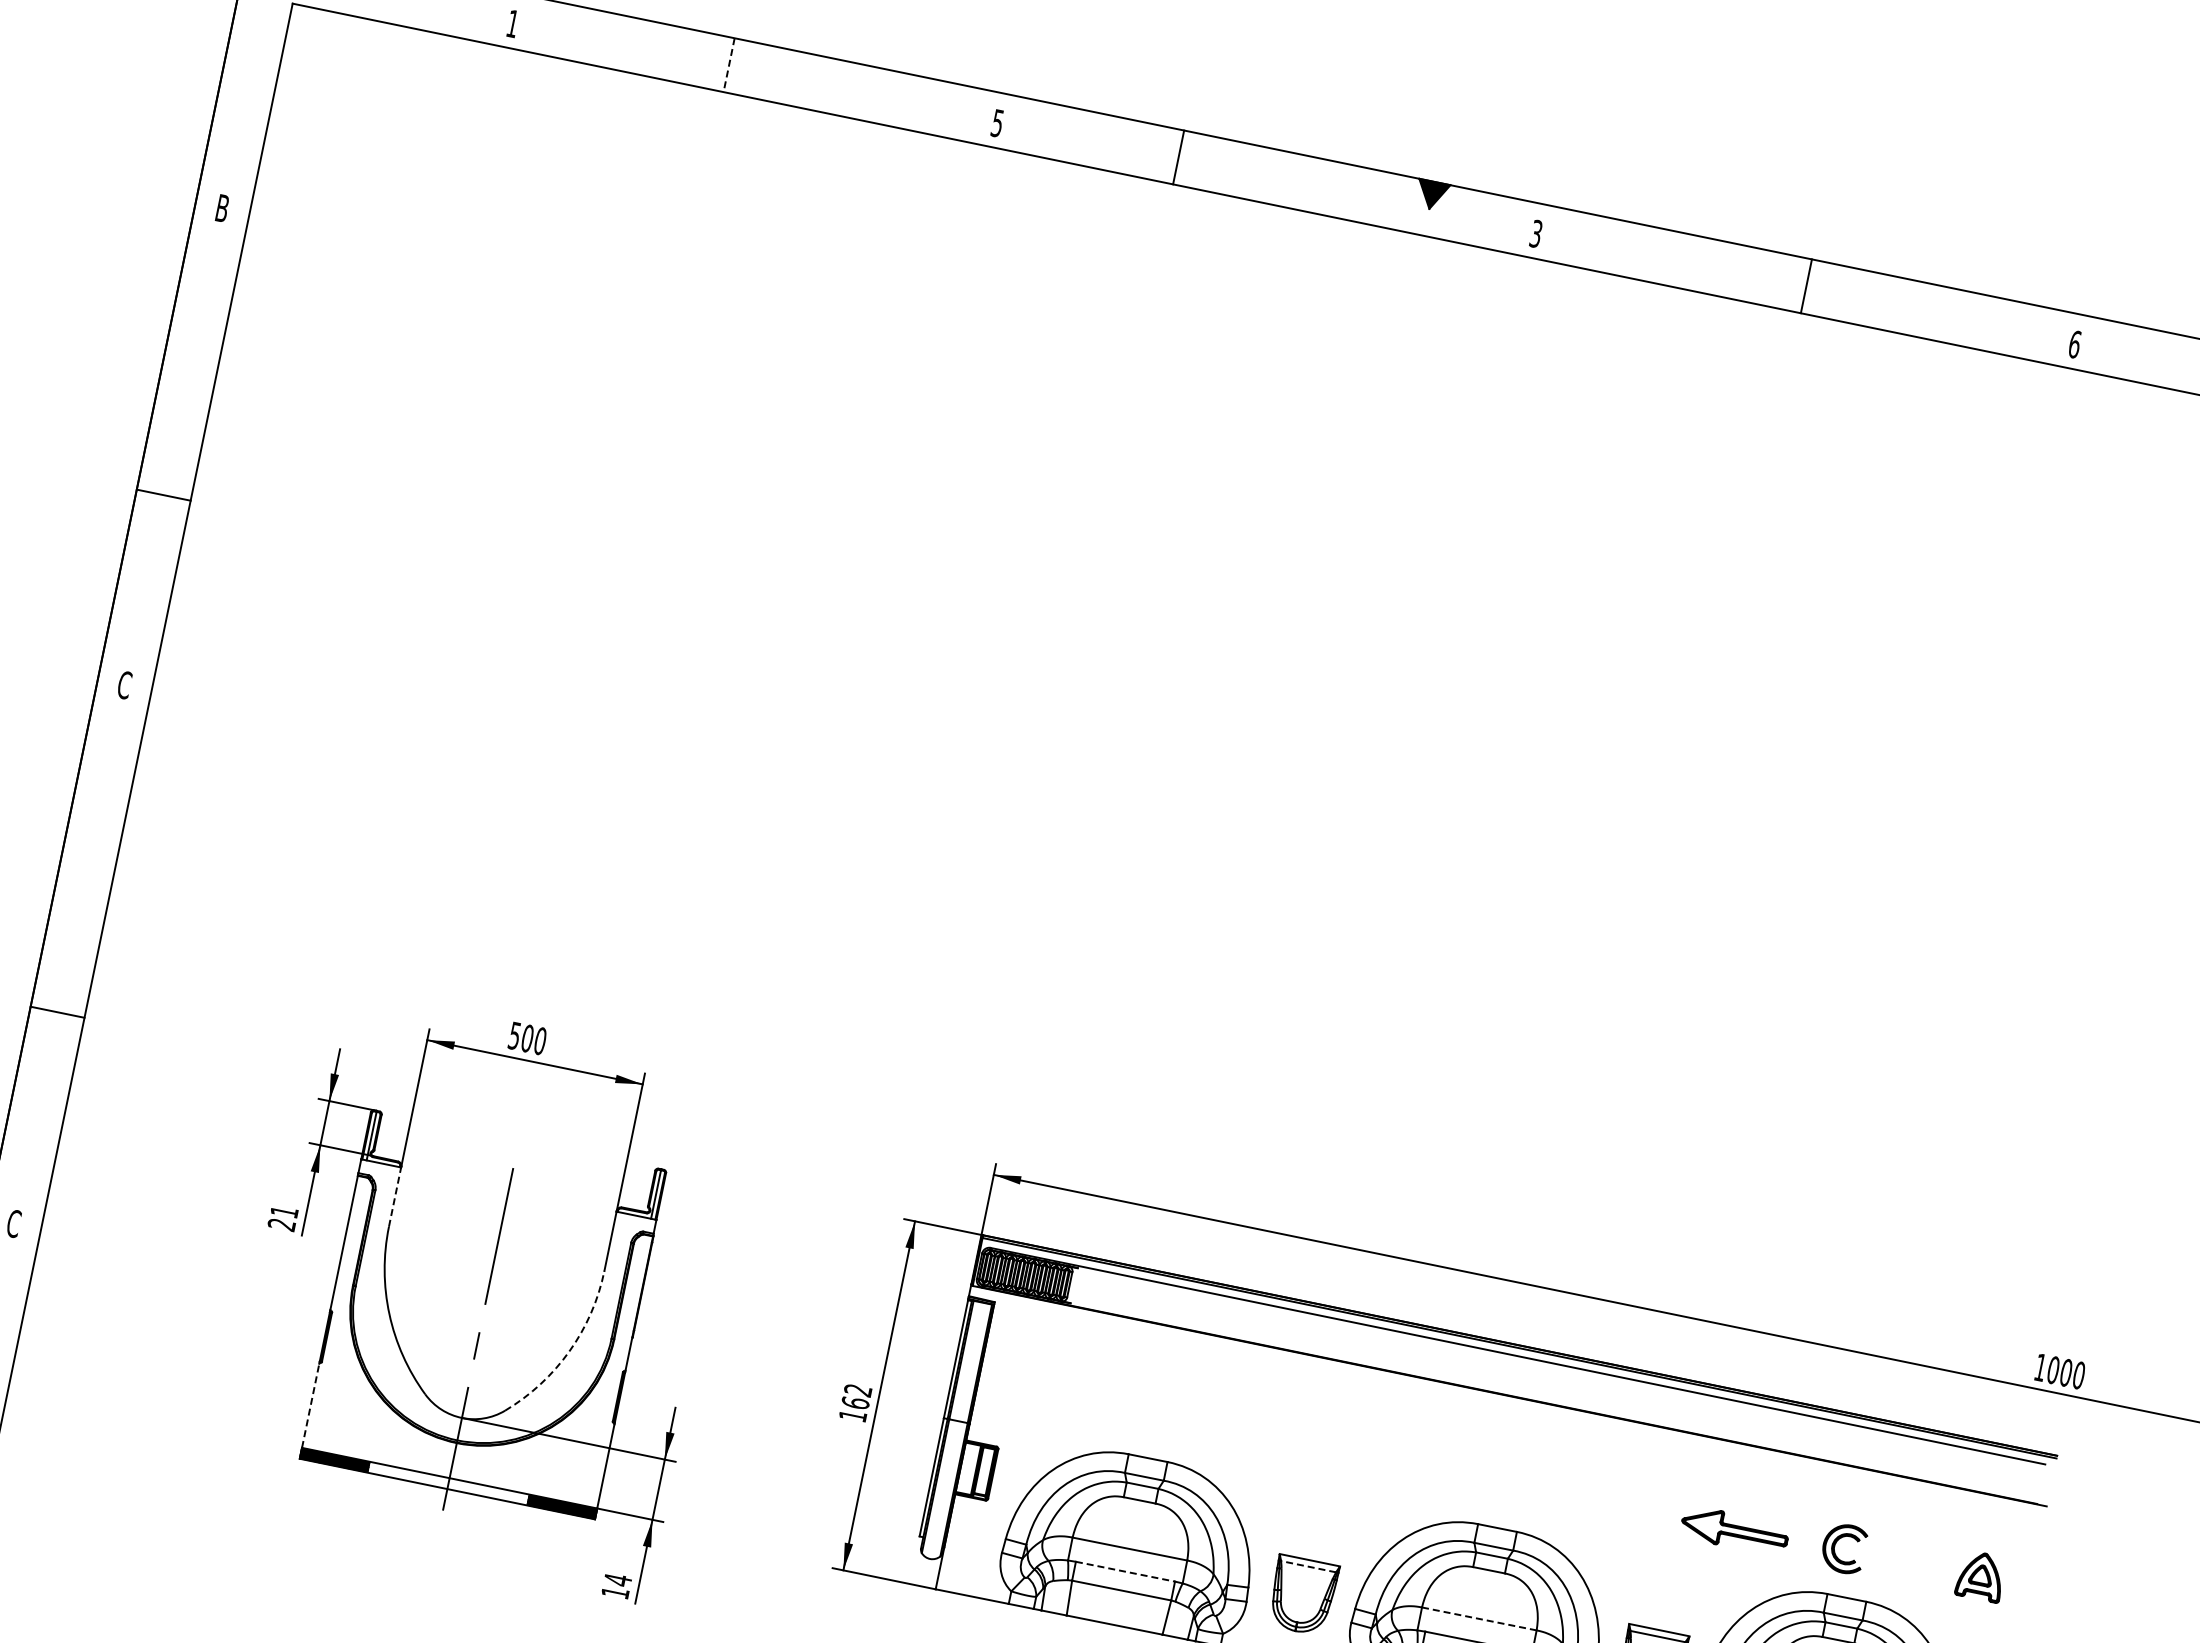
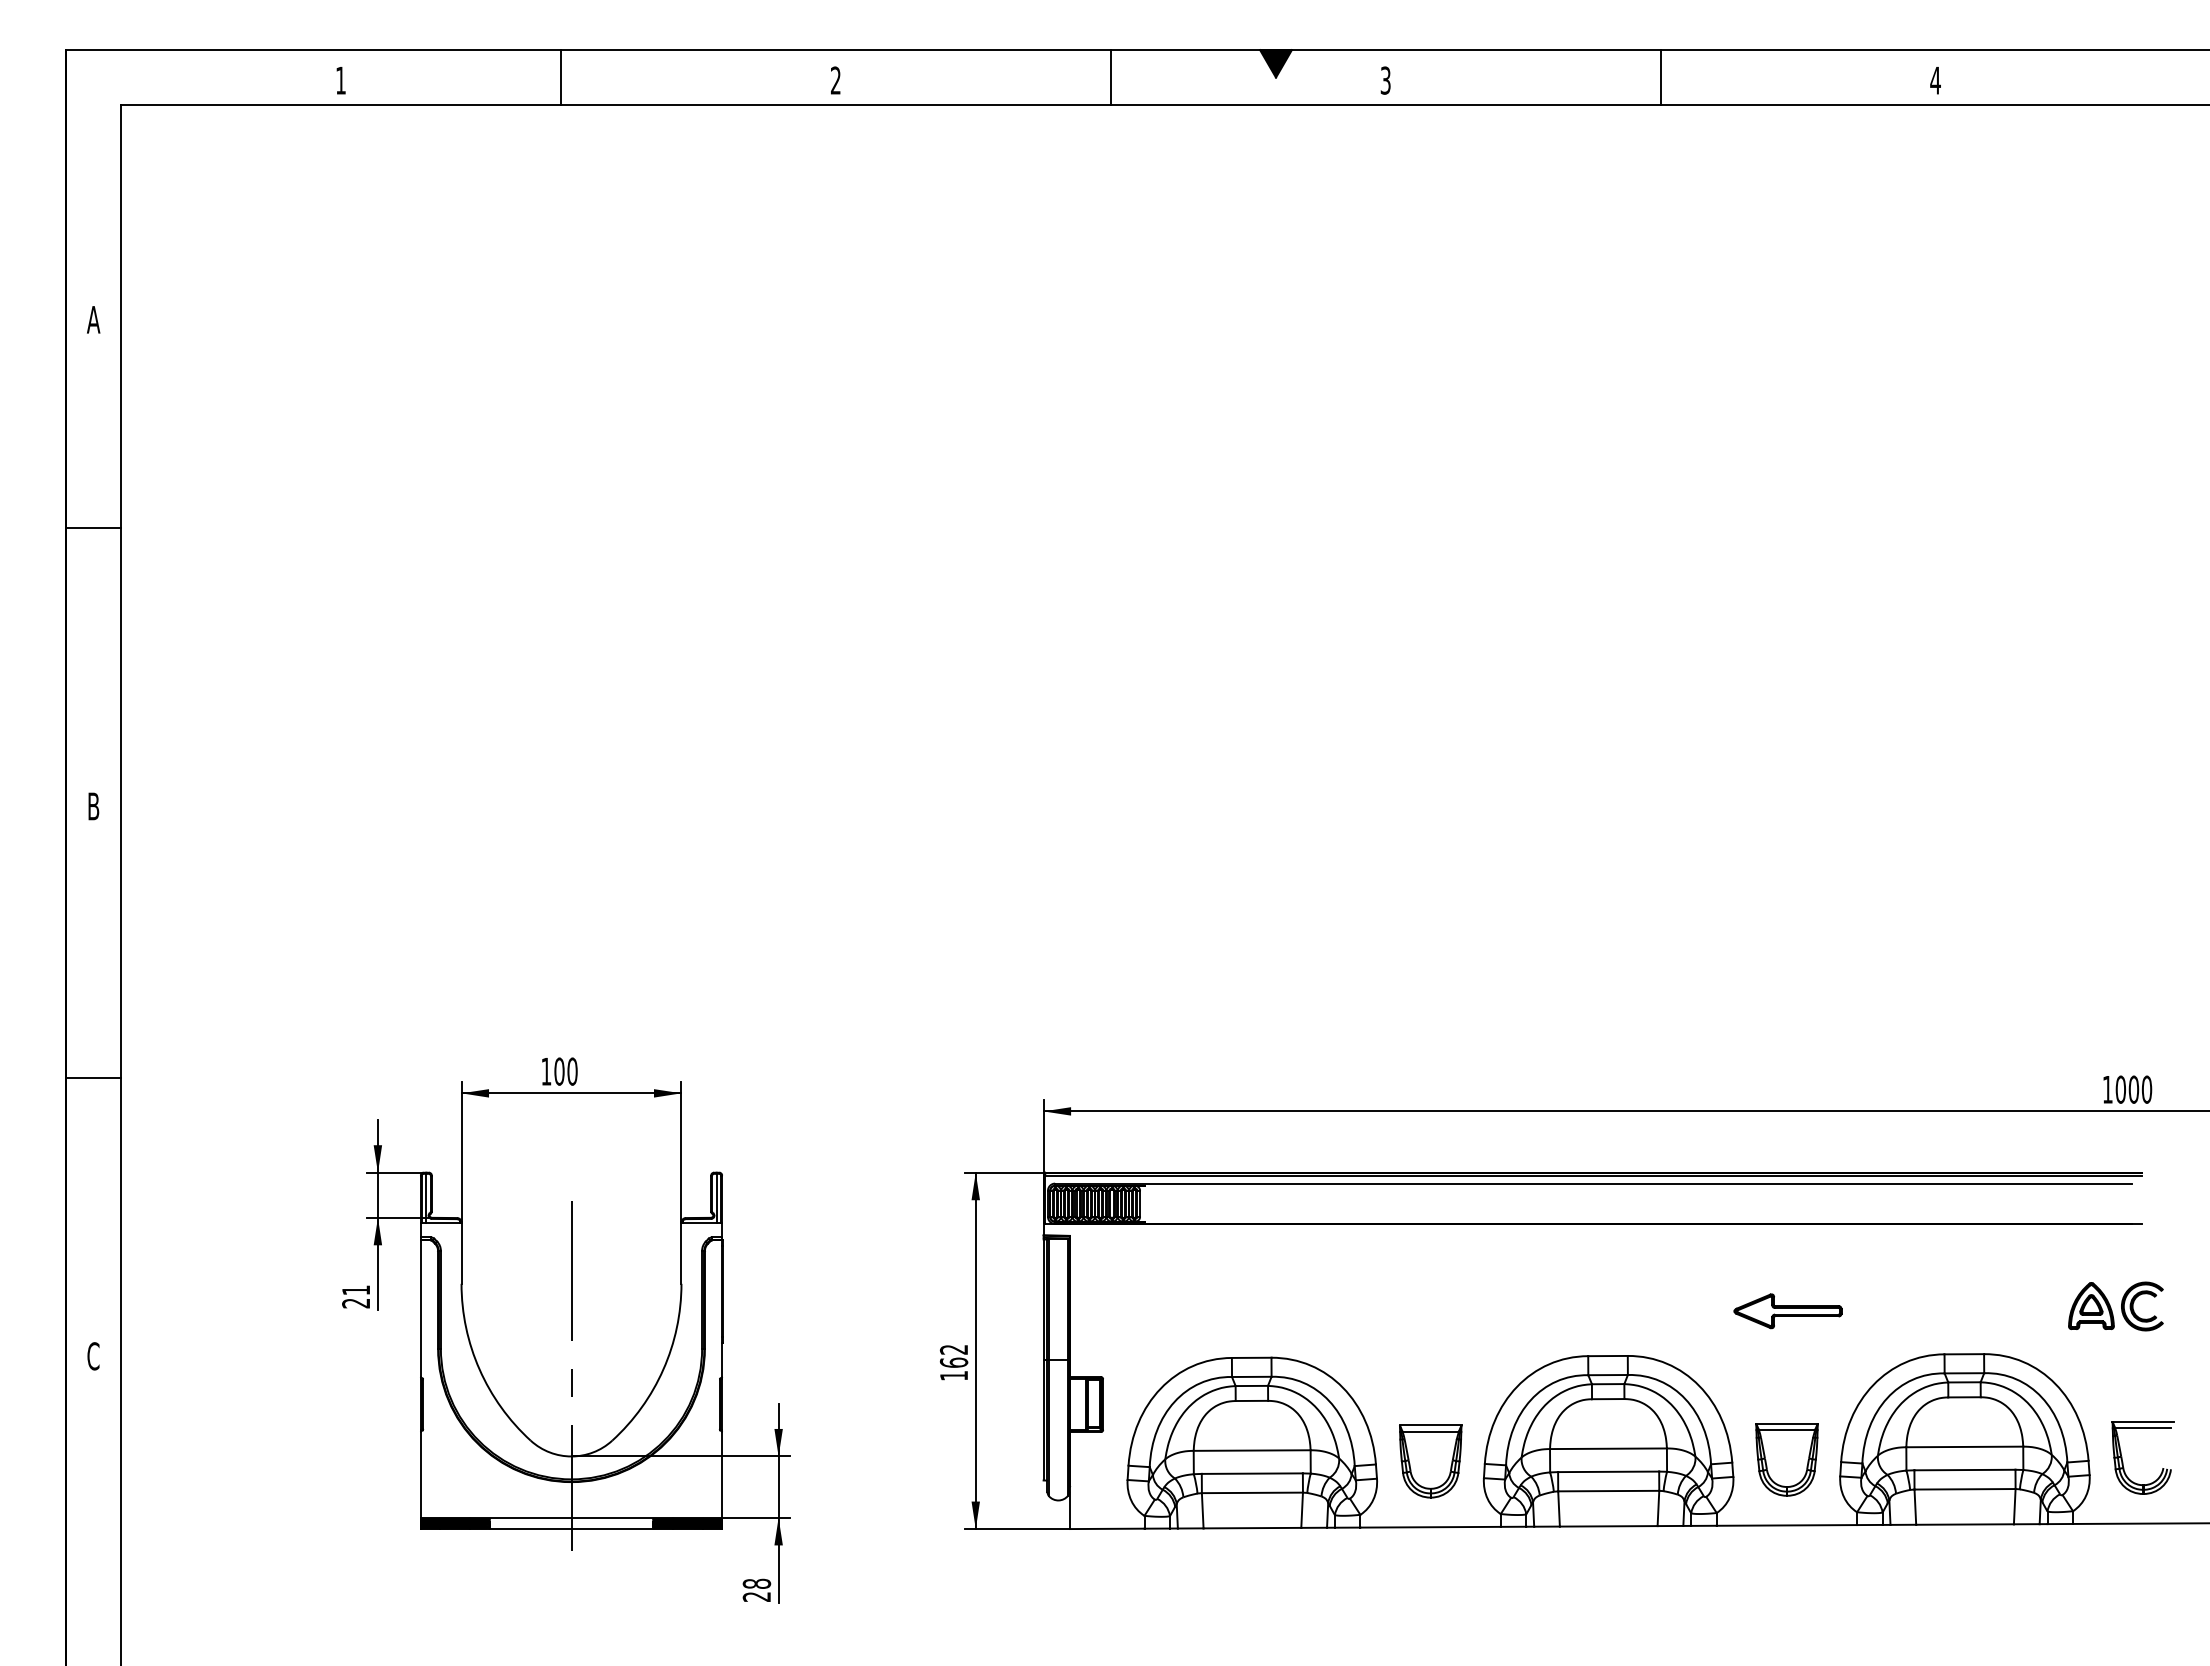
line: (729, 66) -> (561, 78), dashed -> solid
text: (997, 123) -> (835, 80), 5 -> 2
line: (1179, 157) -> (1111, 77), moved
text: (222, 208) -> (93, 319), B -> A
text: (2074, 344) -> (1935, 80), 6 -> 4
line: (163, 495) -> (93, 528), moved
text: (124, 685) -> (93, 806), C -> B
line: (57, 1012) -> (93, 1078), moved
text: (514, 1035) -> (546, 1071), 500 -> 100
line: (395, 1197) -> (461, 1253), dashed -> solid
arc: (569, 1351) -> (663, 1369), dashed -> solid
line: (310, 1406) -> (420, 1475), dashed -> solid
part: (1734, 1531) -> (1787, 1311), moved
part: (1836, 1543) -> (2134, 1302), moved
line: (1308, 1566) -> (1430, 1431), dashed -> solid
line: (1125, 1571) -> (1252, 1473), dashed -> solid
text: (616, 1585) -> (756, 1589), 14 -> 28
line: (1479, 1618) -> (1608, 1448), dashed -> solid

